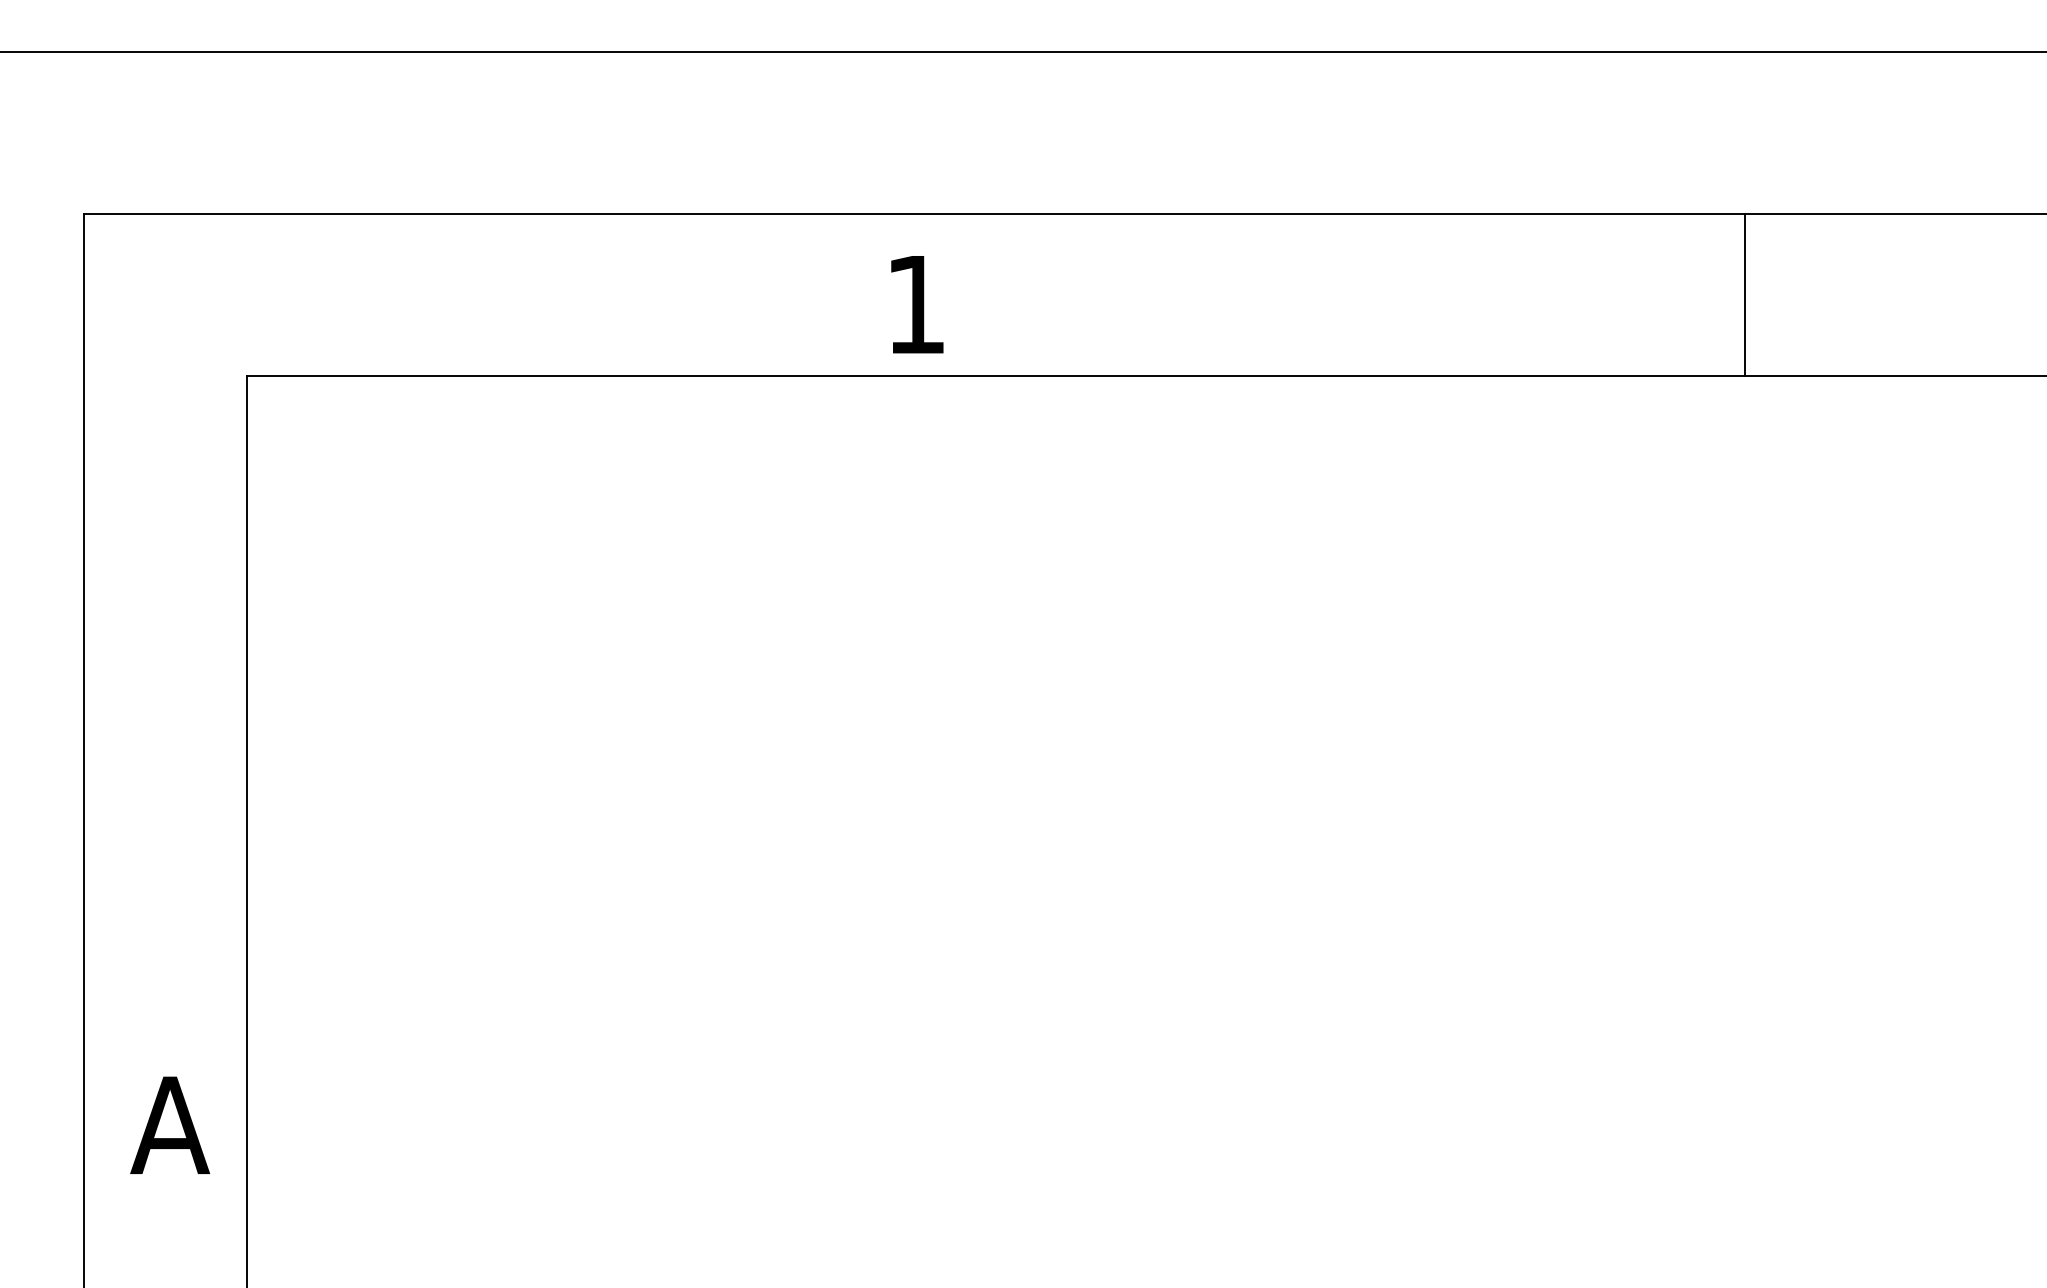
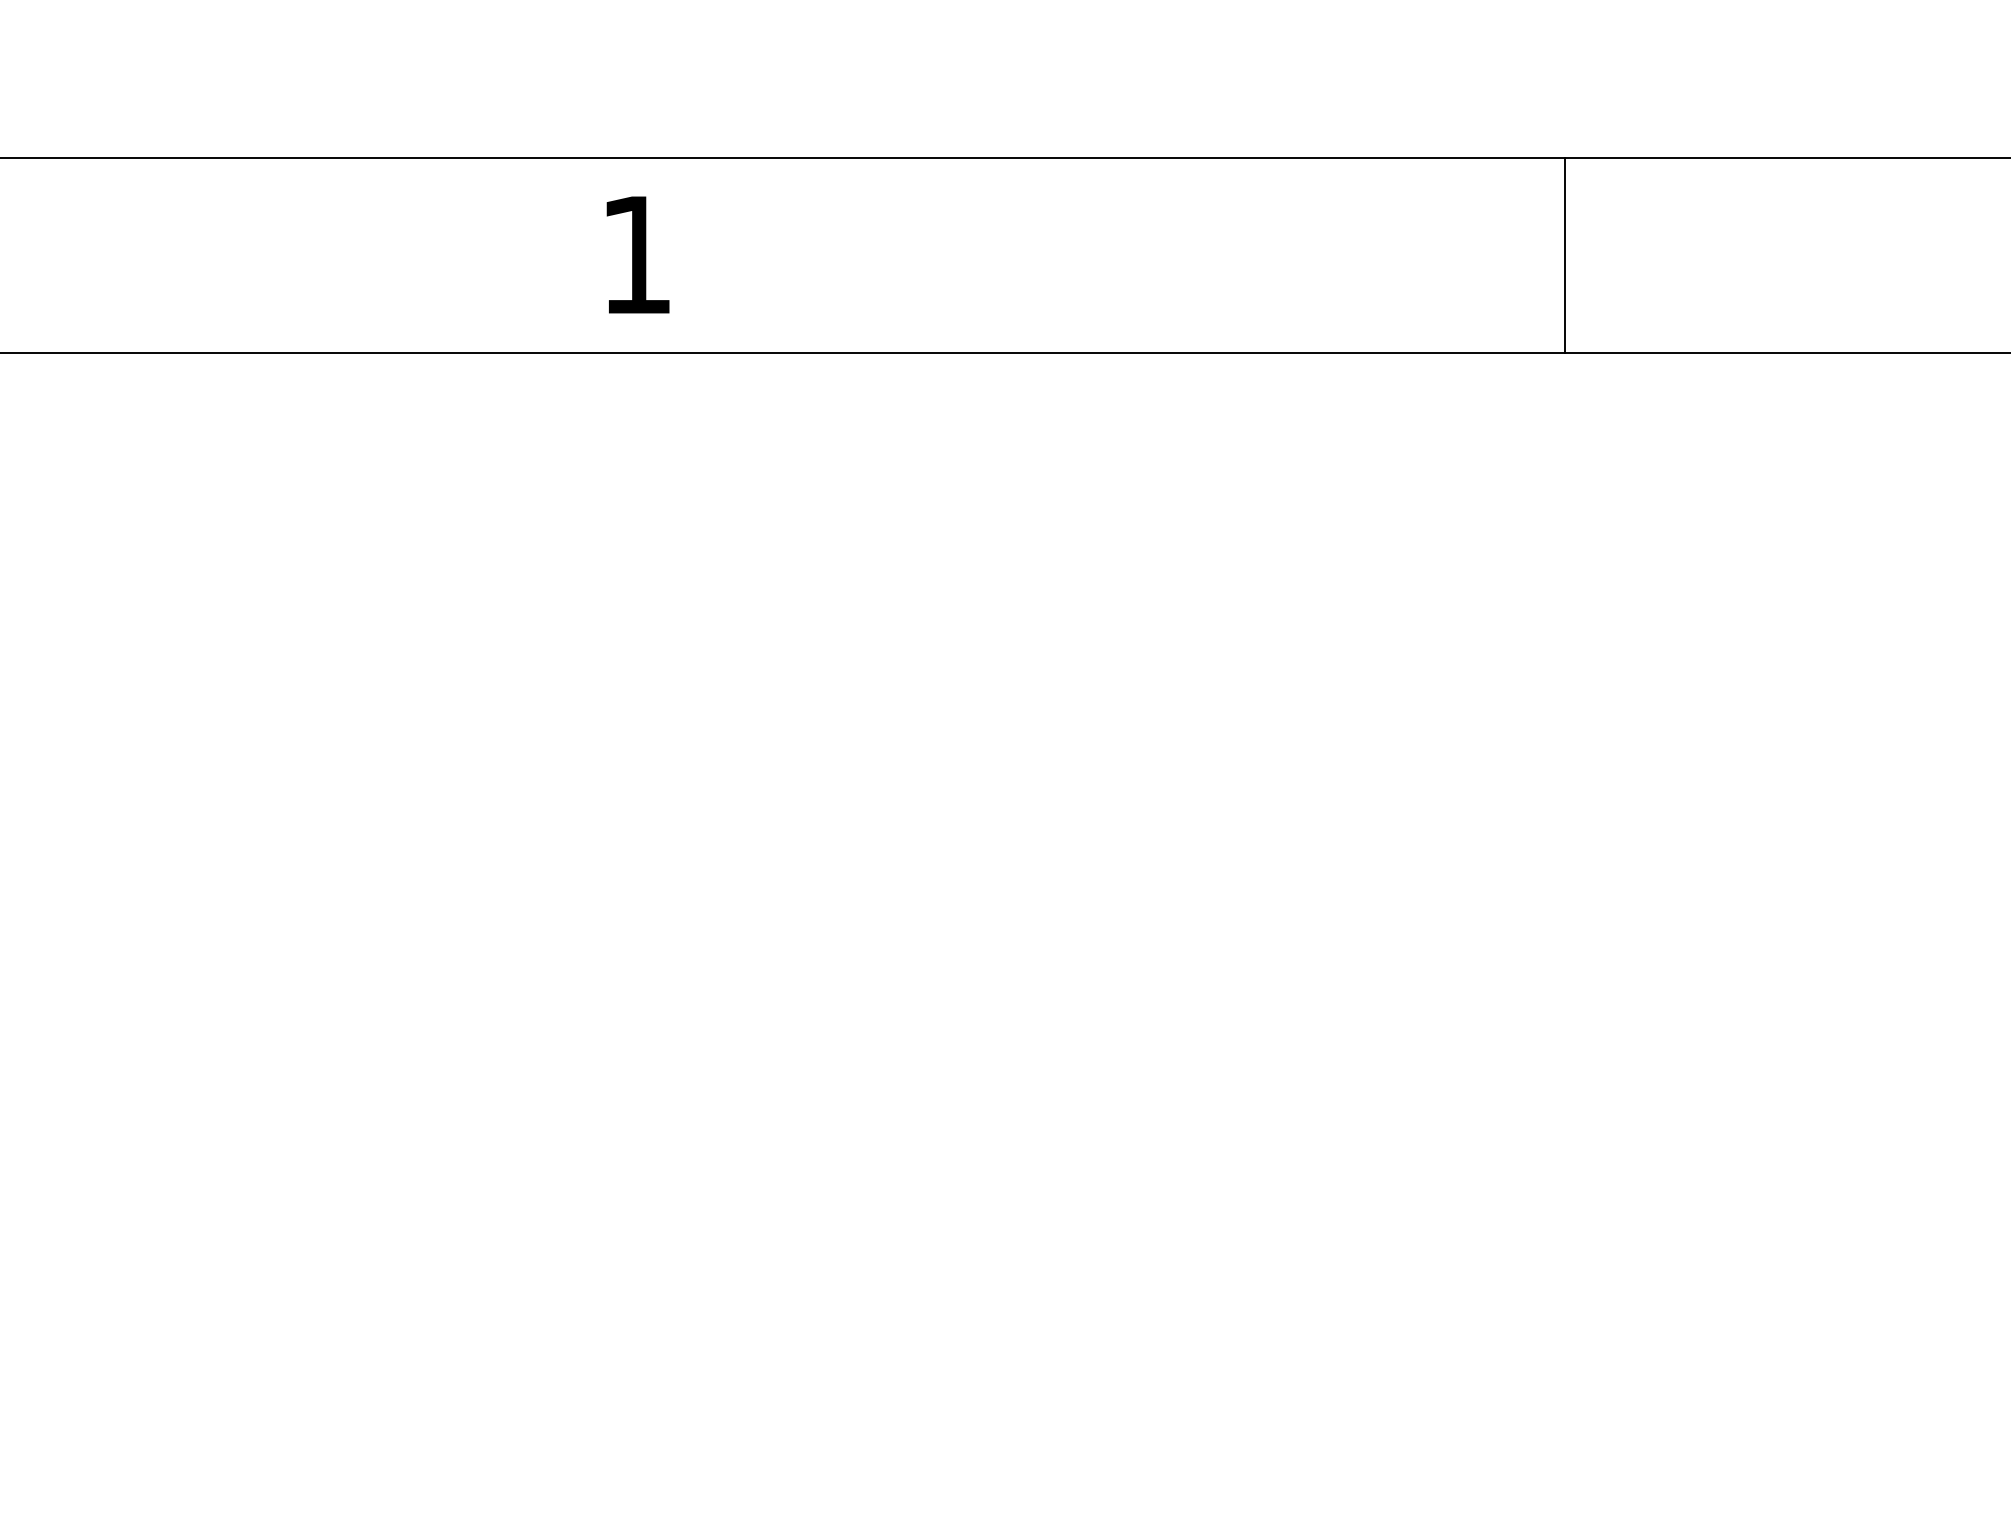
line: (1744, 295) -> (1564, 255), moved
text: (917, 304) -> (638, 254), moved

